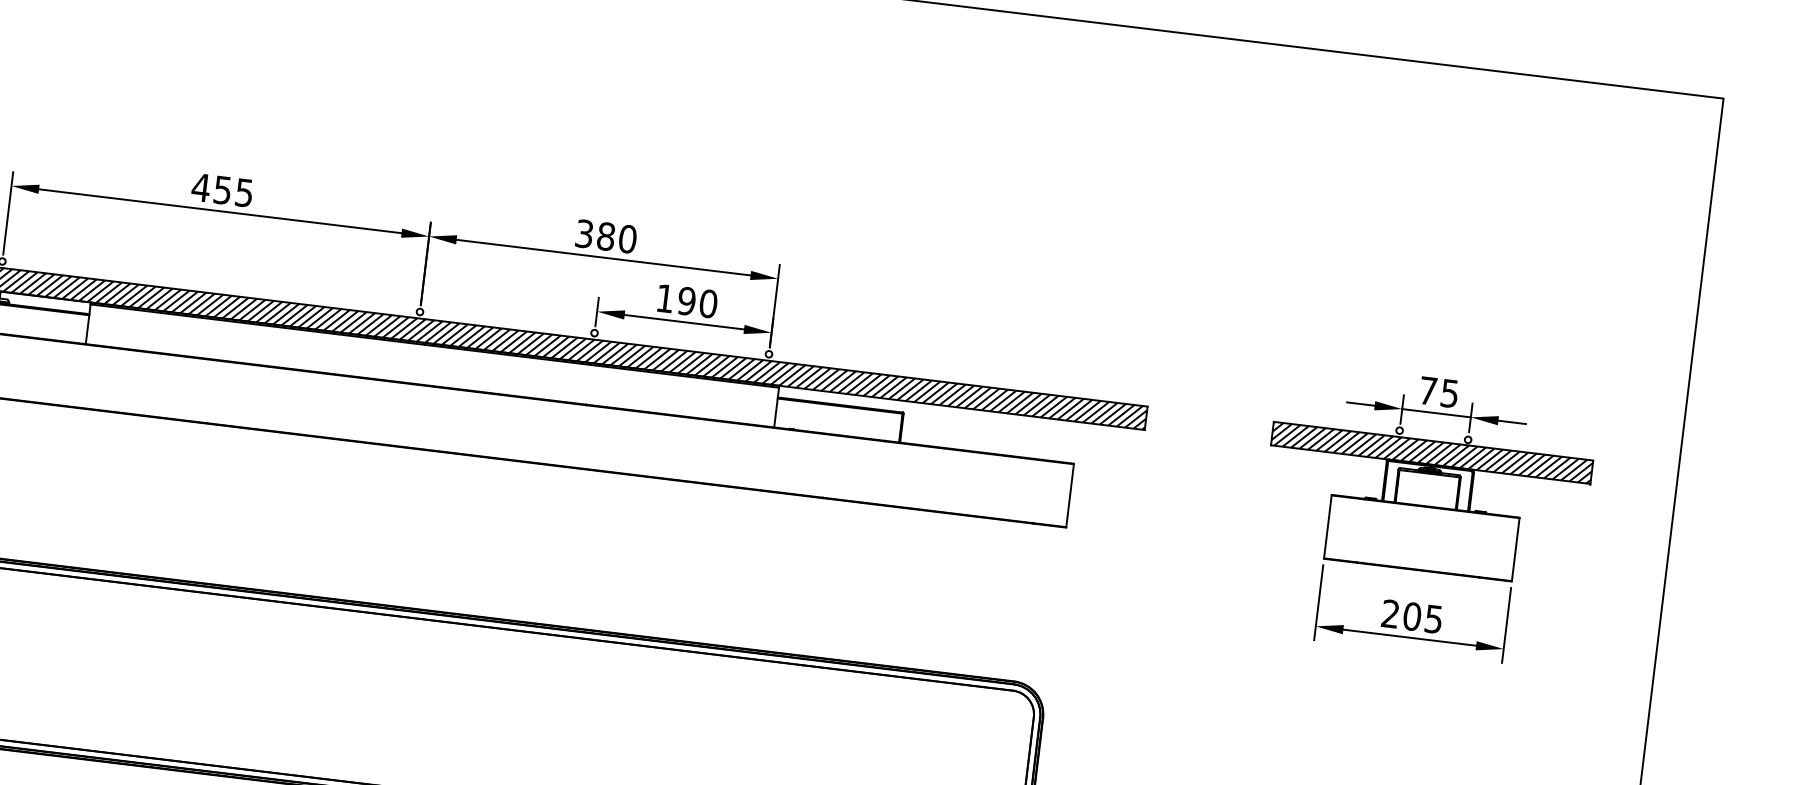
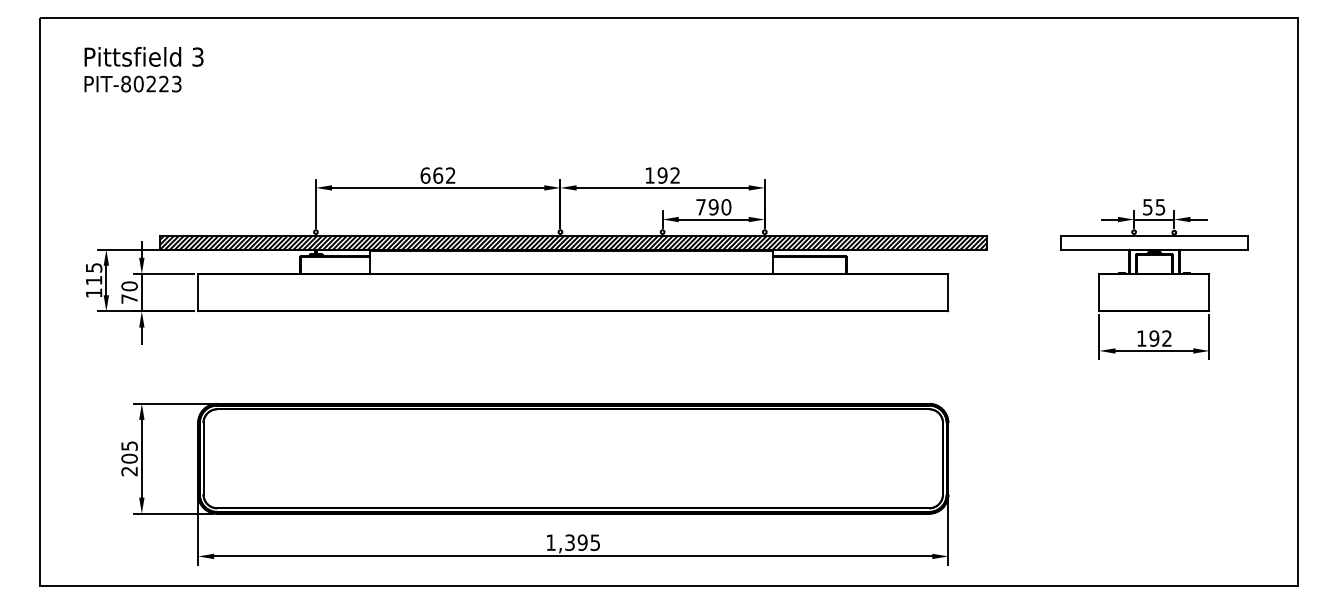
text: (221, 189) -> (437, 175), 455 -> 662
text: (605, 236) -> (662, 175), 380 -> 192
text: (664, 298) -> (700, 207), 190 -> 790
text: (1427, 391) -> (1147, 207), 75 -> 55
hatch: (1430, 452) -> (1153, 242), removed
text: (1412, 616) -> (1154, 338), 205 -> 192

